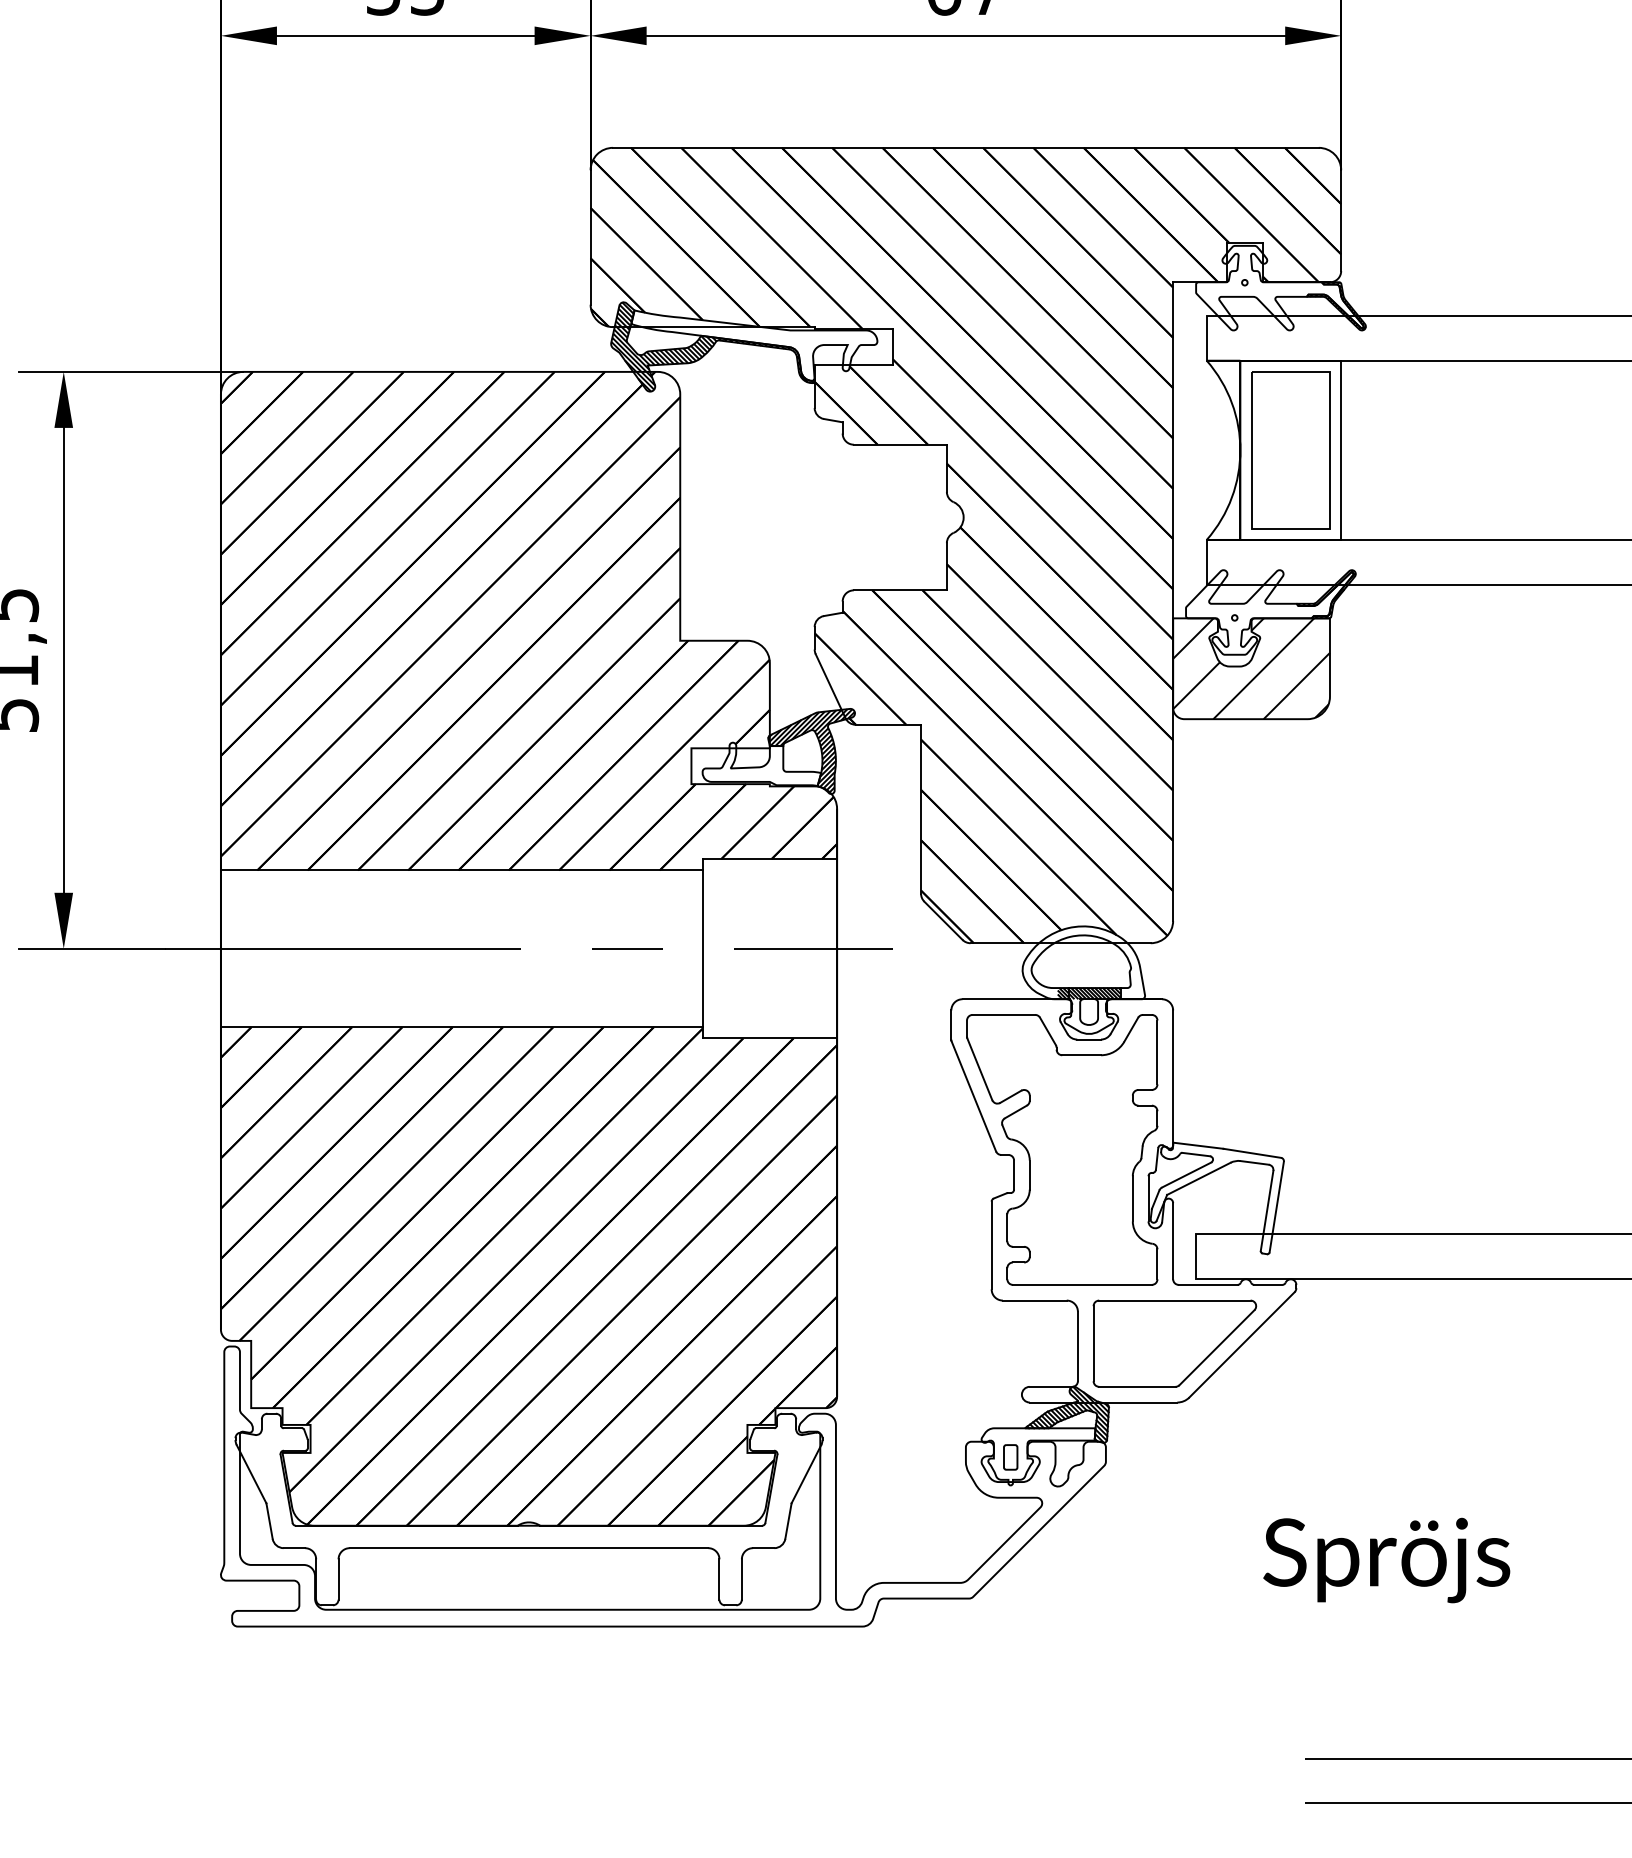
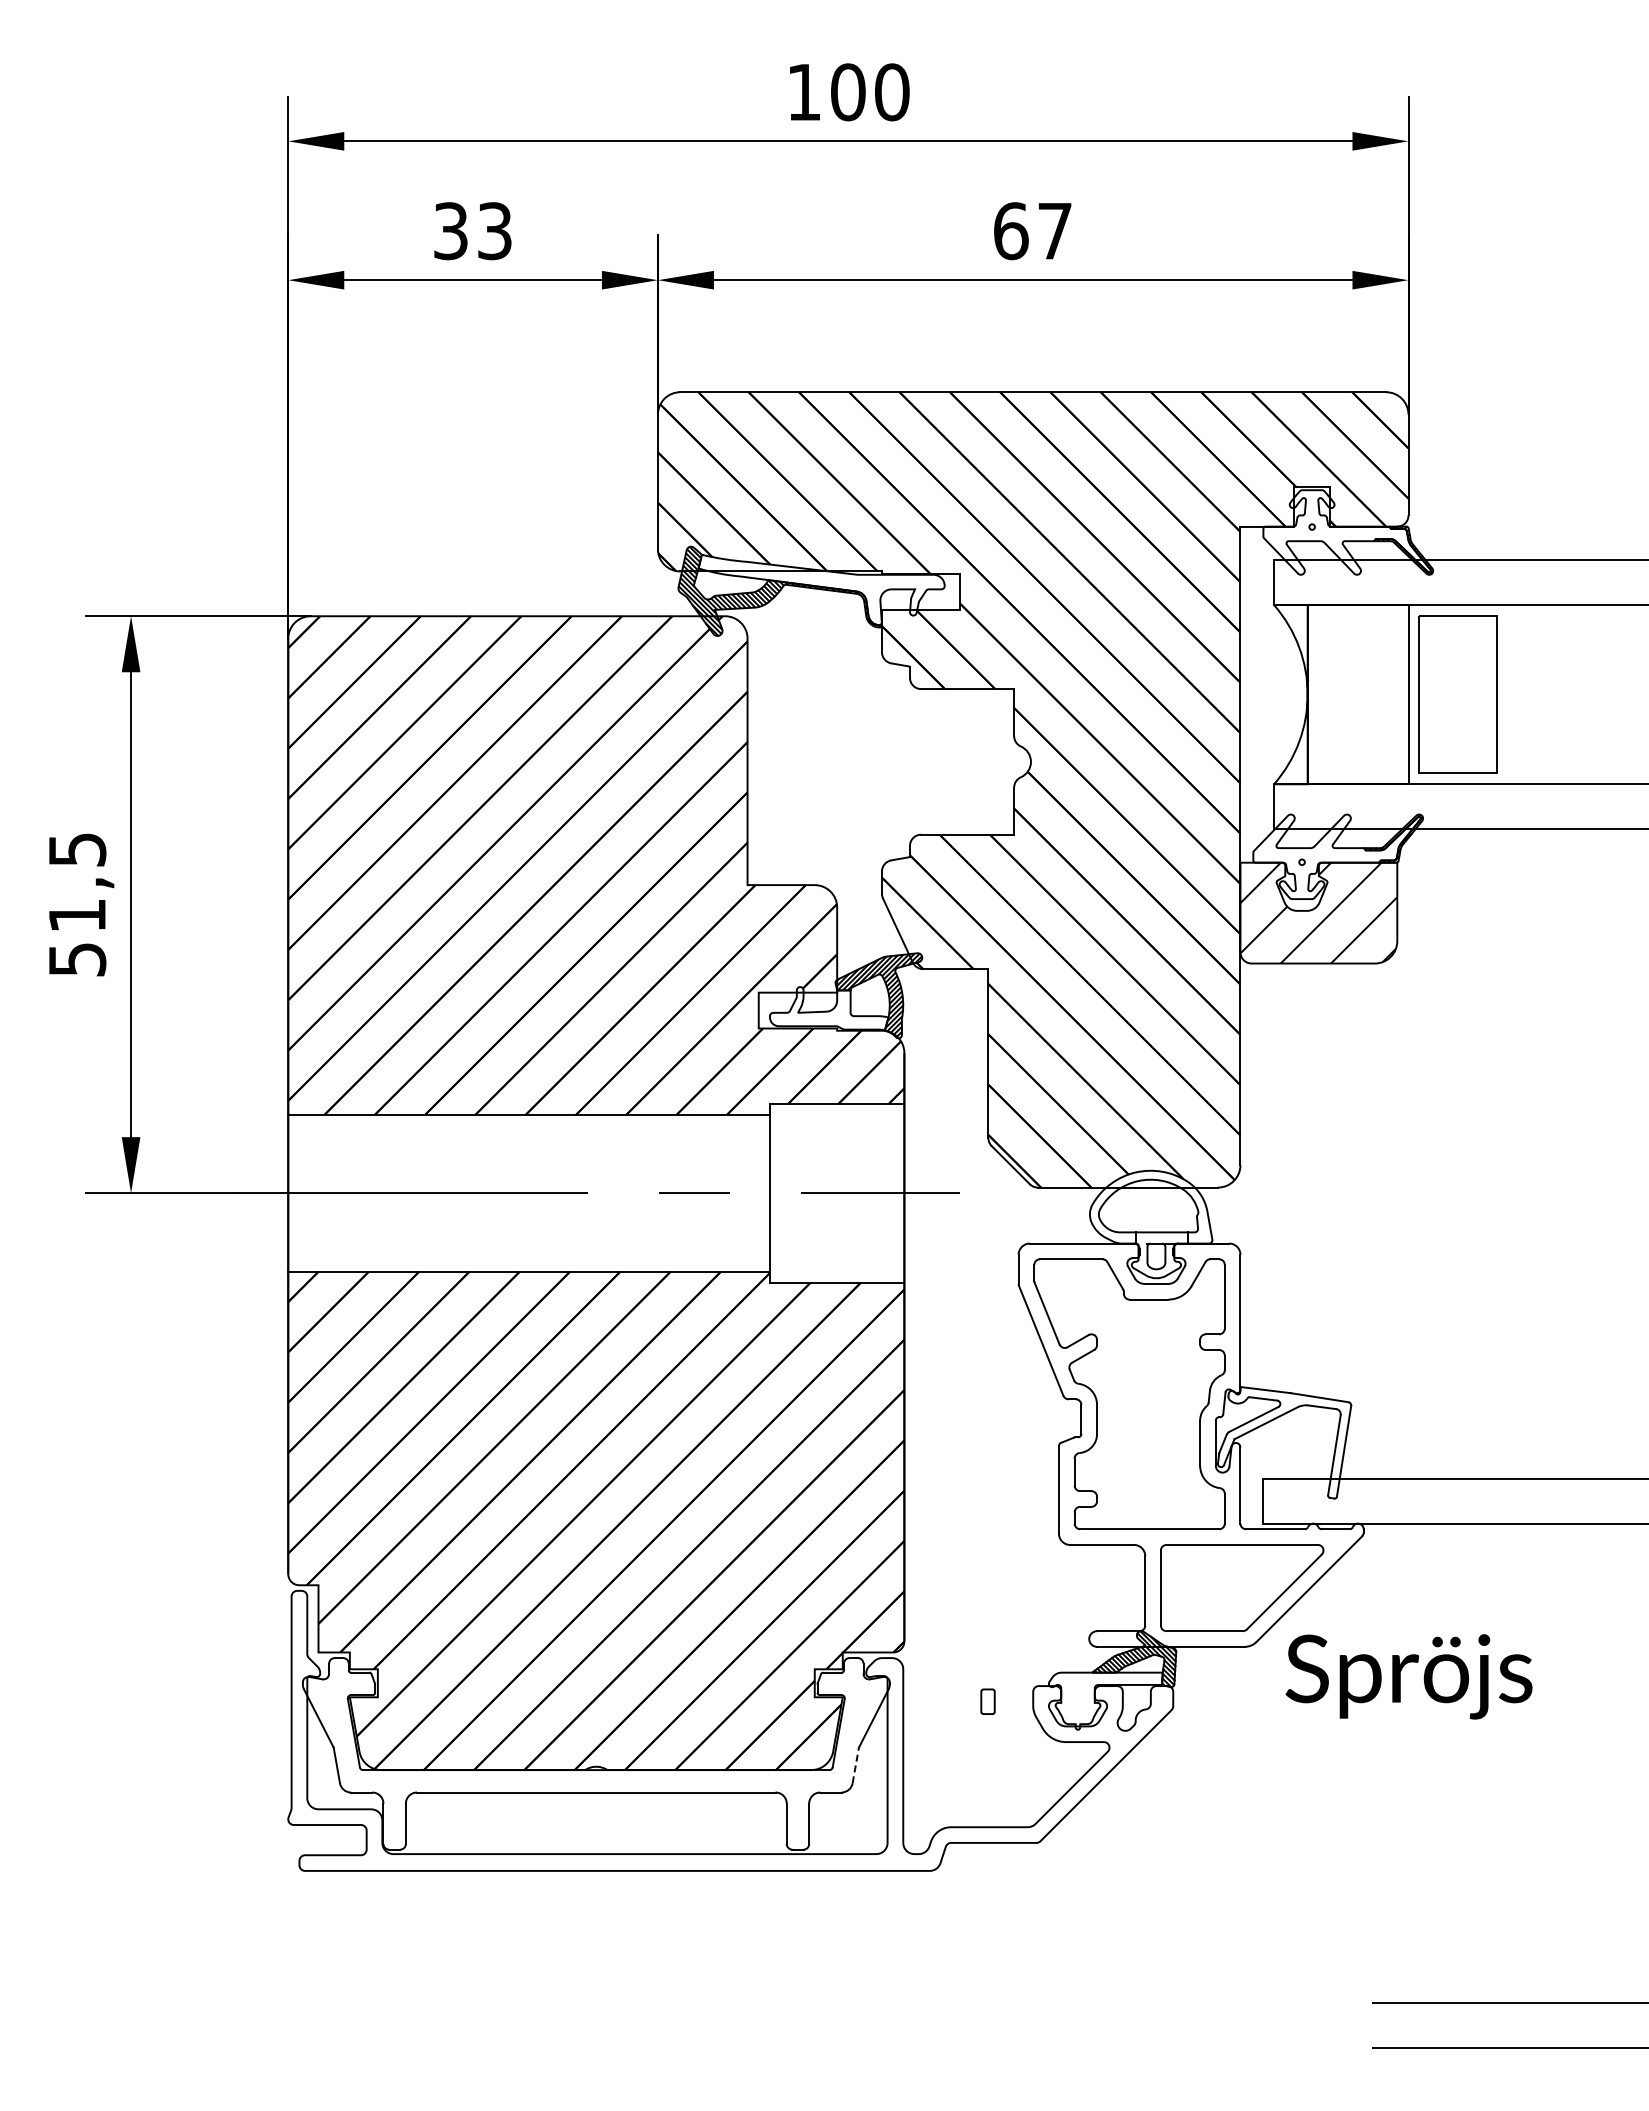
part: (1290, 450) -> (1457, 694), moved
hatch: (1089, 993) -> (1156, 1237), removed
part: (1010, 1457) -> (987, 1701), moved
line: (788, 1520) -> (855, 1764), solid -> dashed
text: (1386, 1560) -> (1408, 1676), moved

